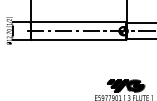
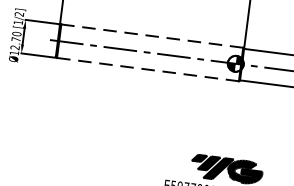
line: (78, 22) -> (151, 36), solid -> dashed
line: (79, 39) -> (149, 68), solid -> dashed

